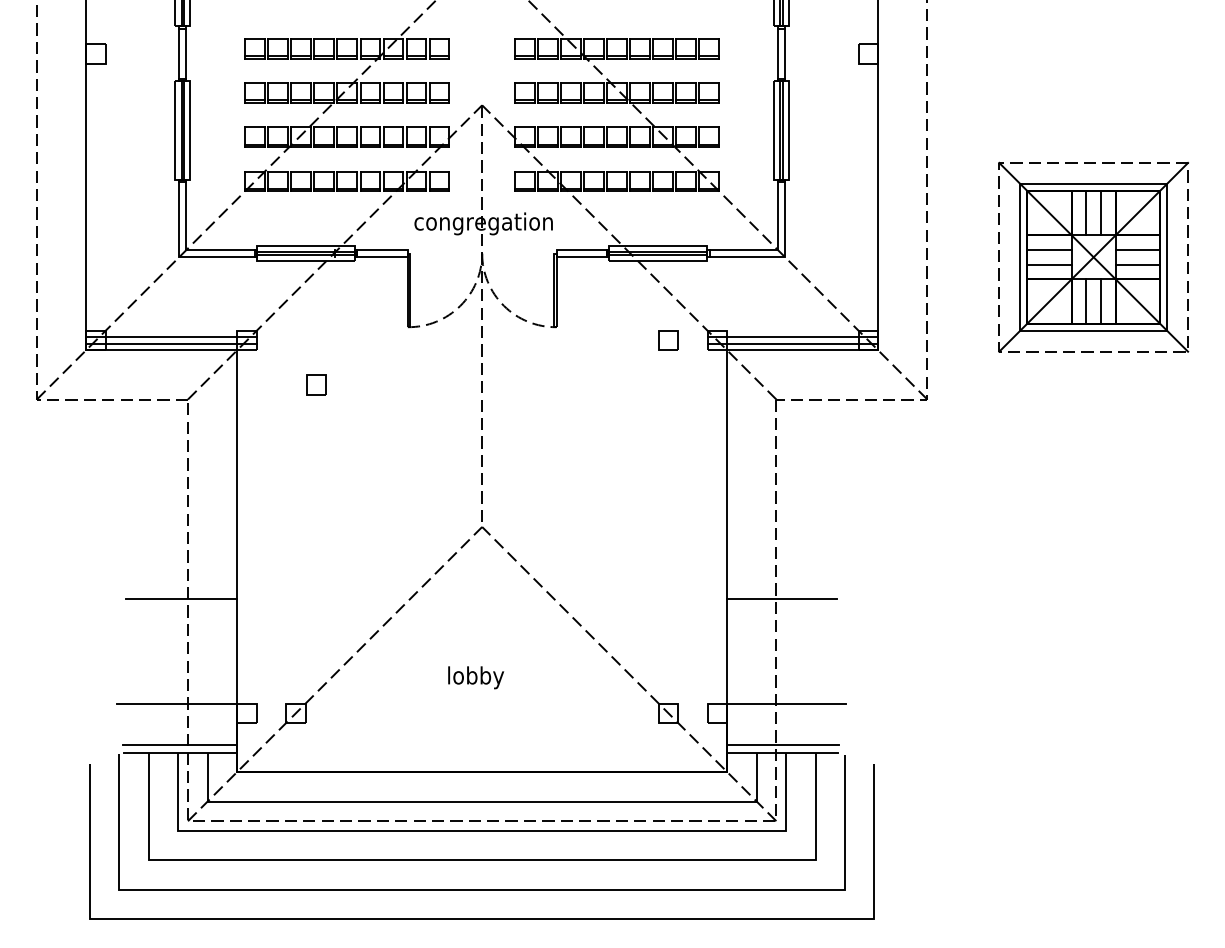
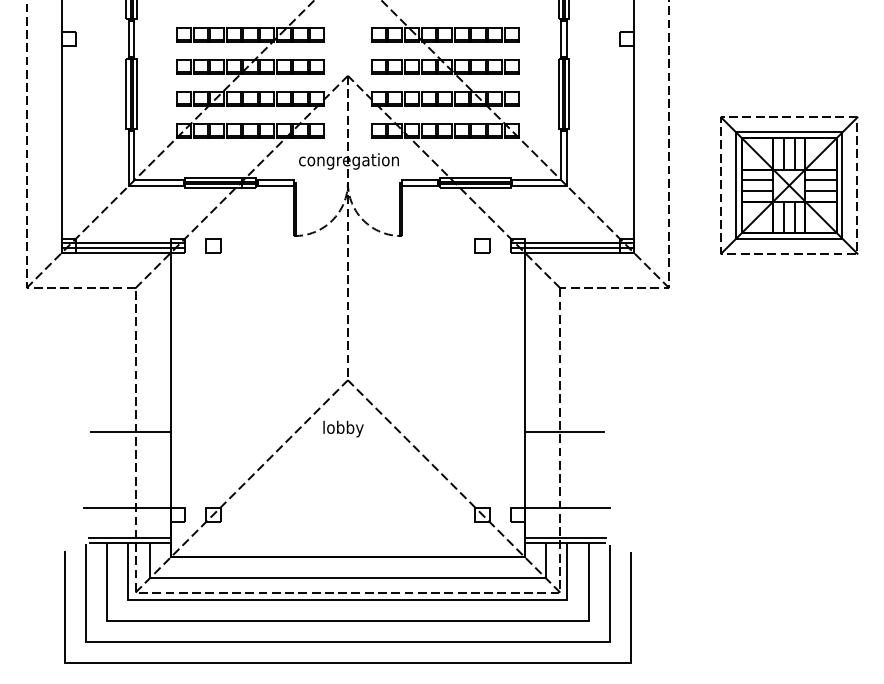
part: (316, 384) -> (213, 245), moved
text: (476, 676) -> (343, 428), moved

